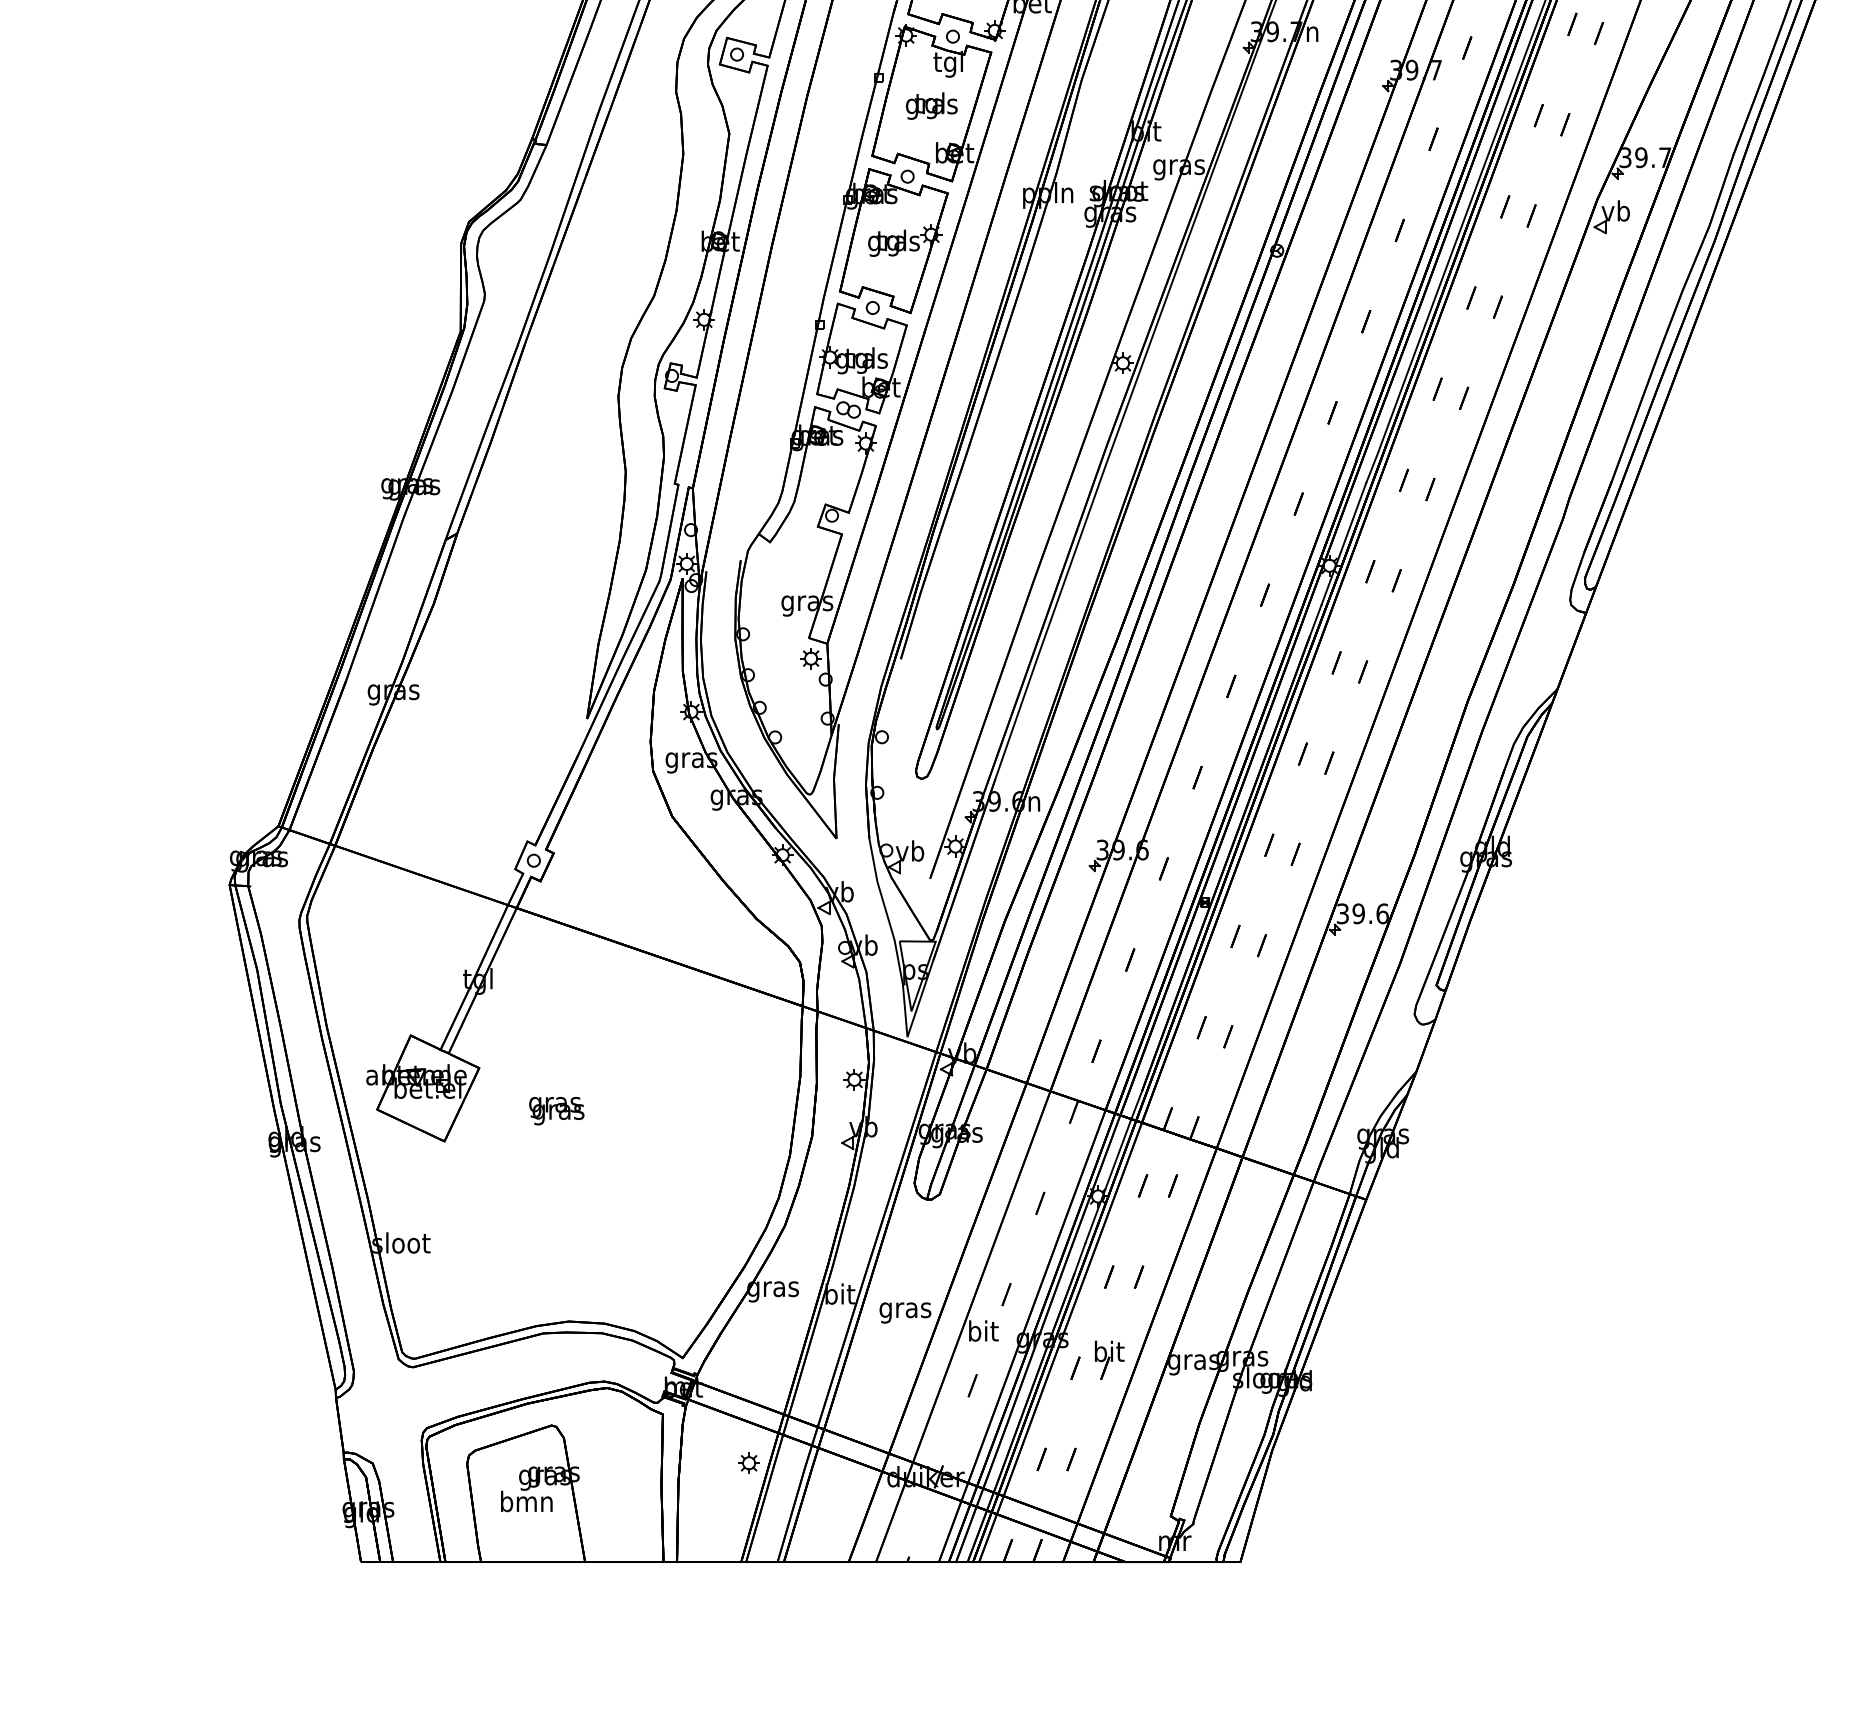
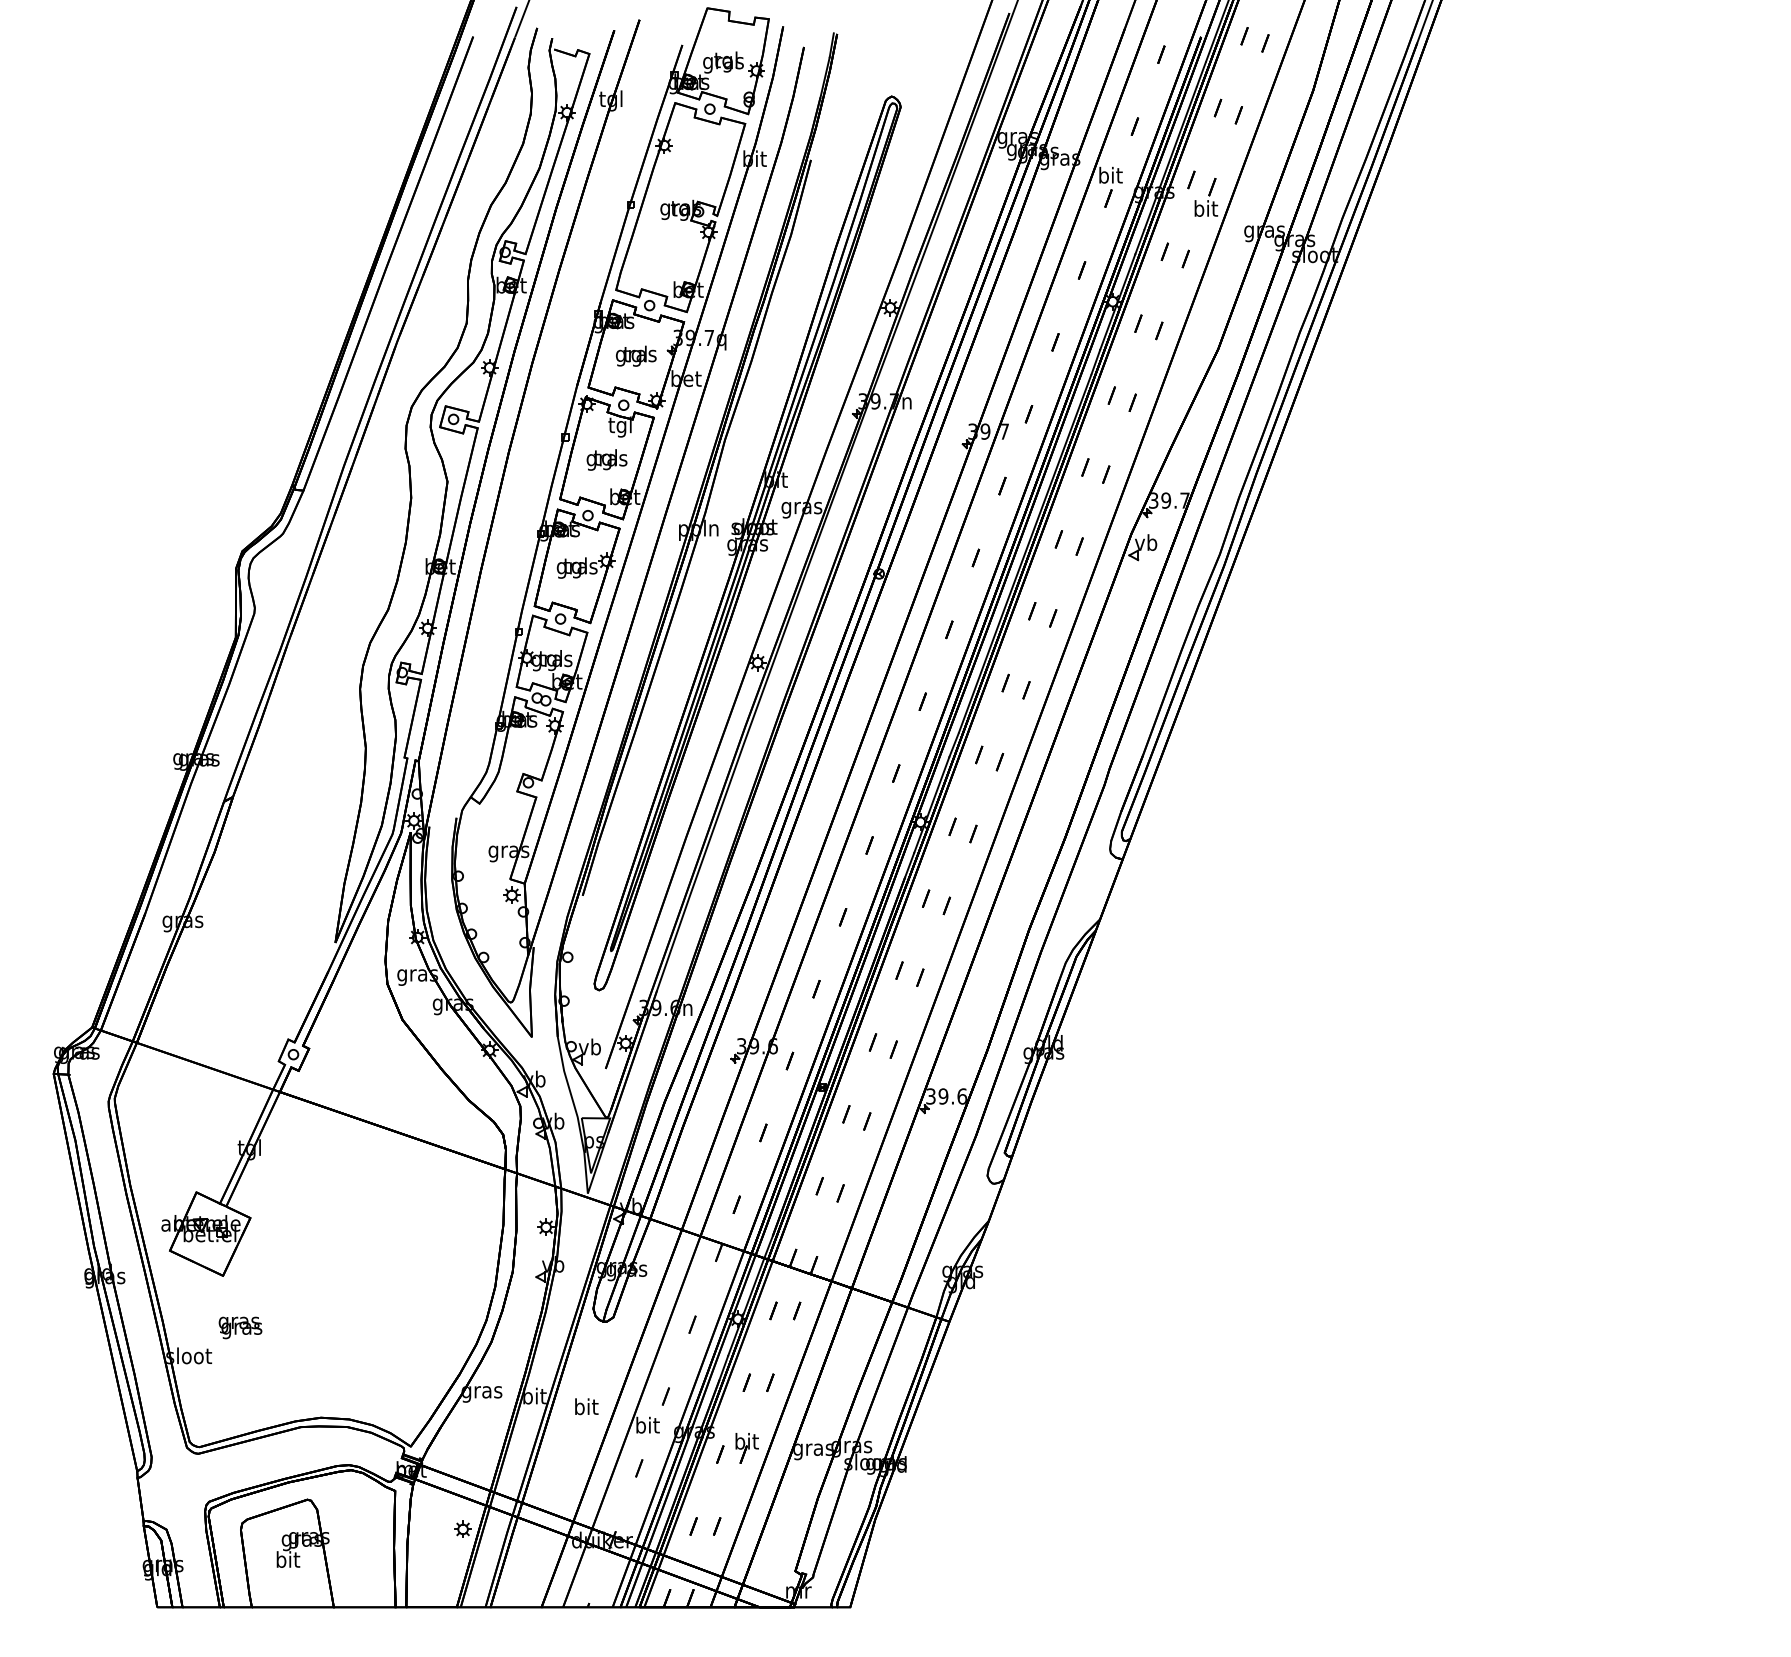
text: (556, 1110) -> (240, 1327), moved
text: (904, 1309) -> (585, 1408), gras -> bit
text: (526, 1501) -> (287, 1559), bmn -> bit

